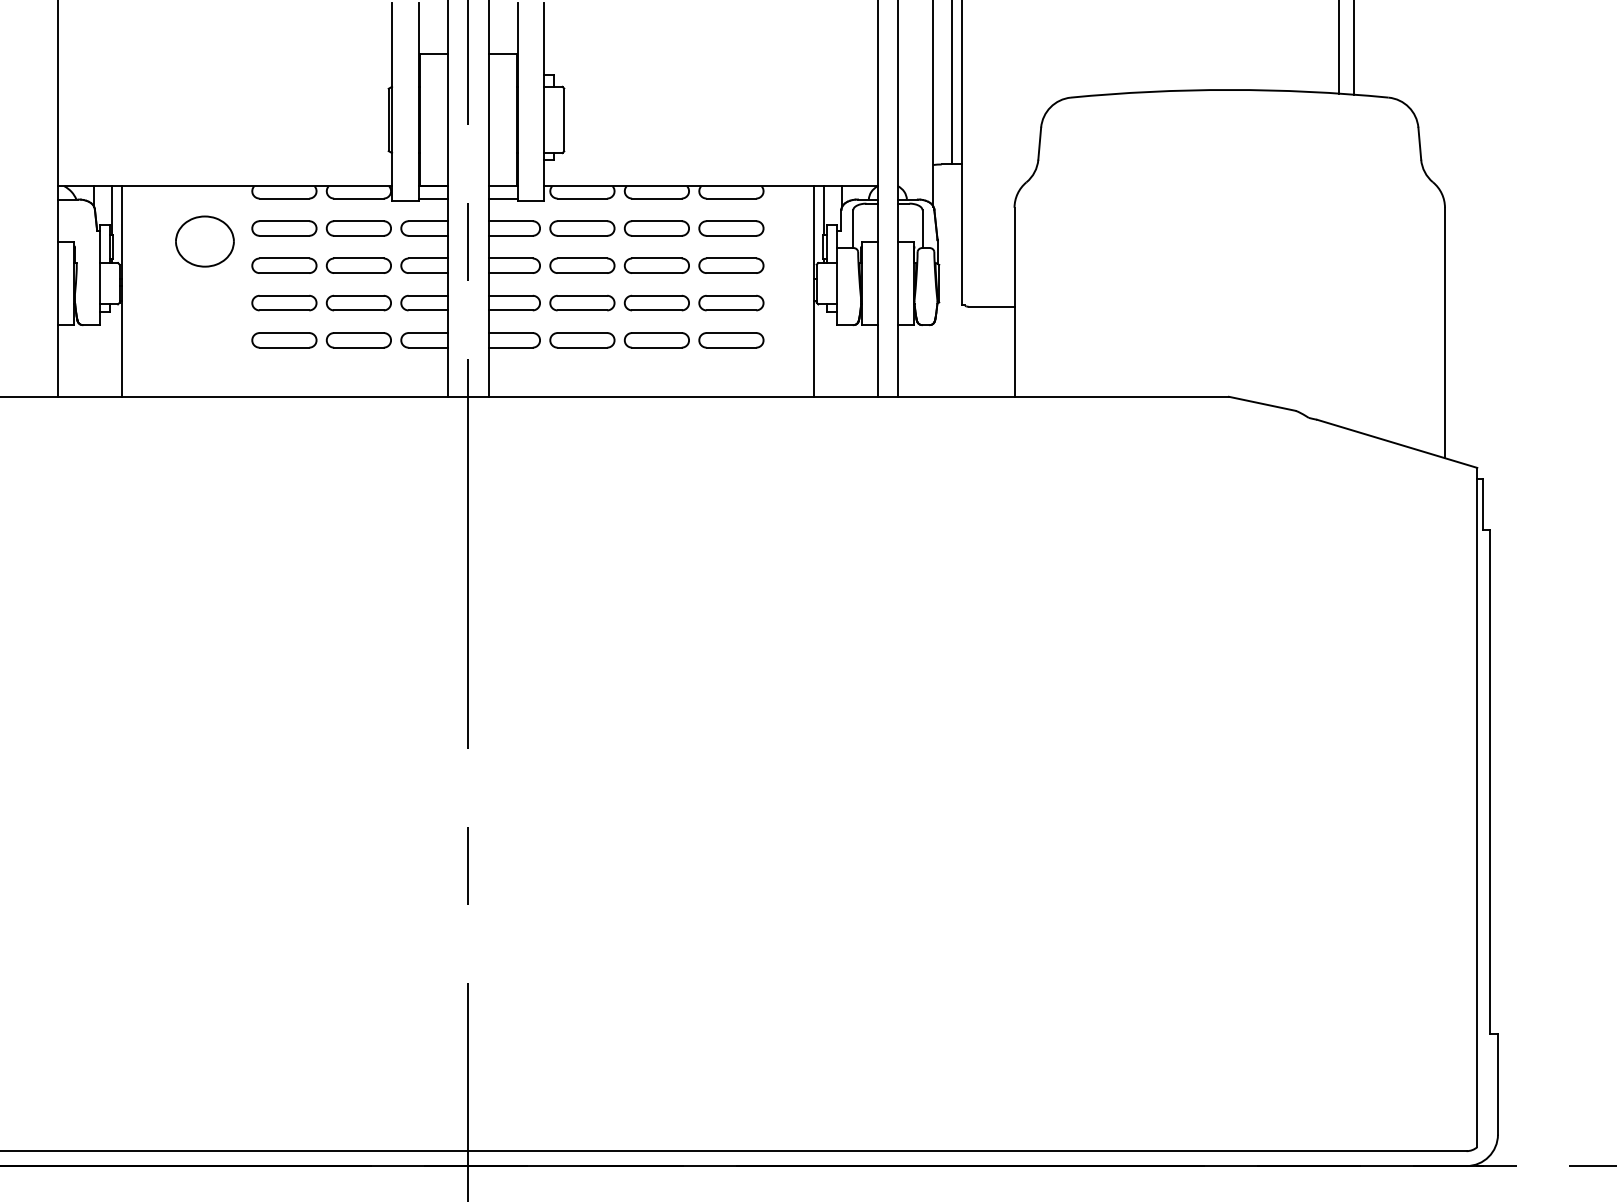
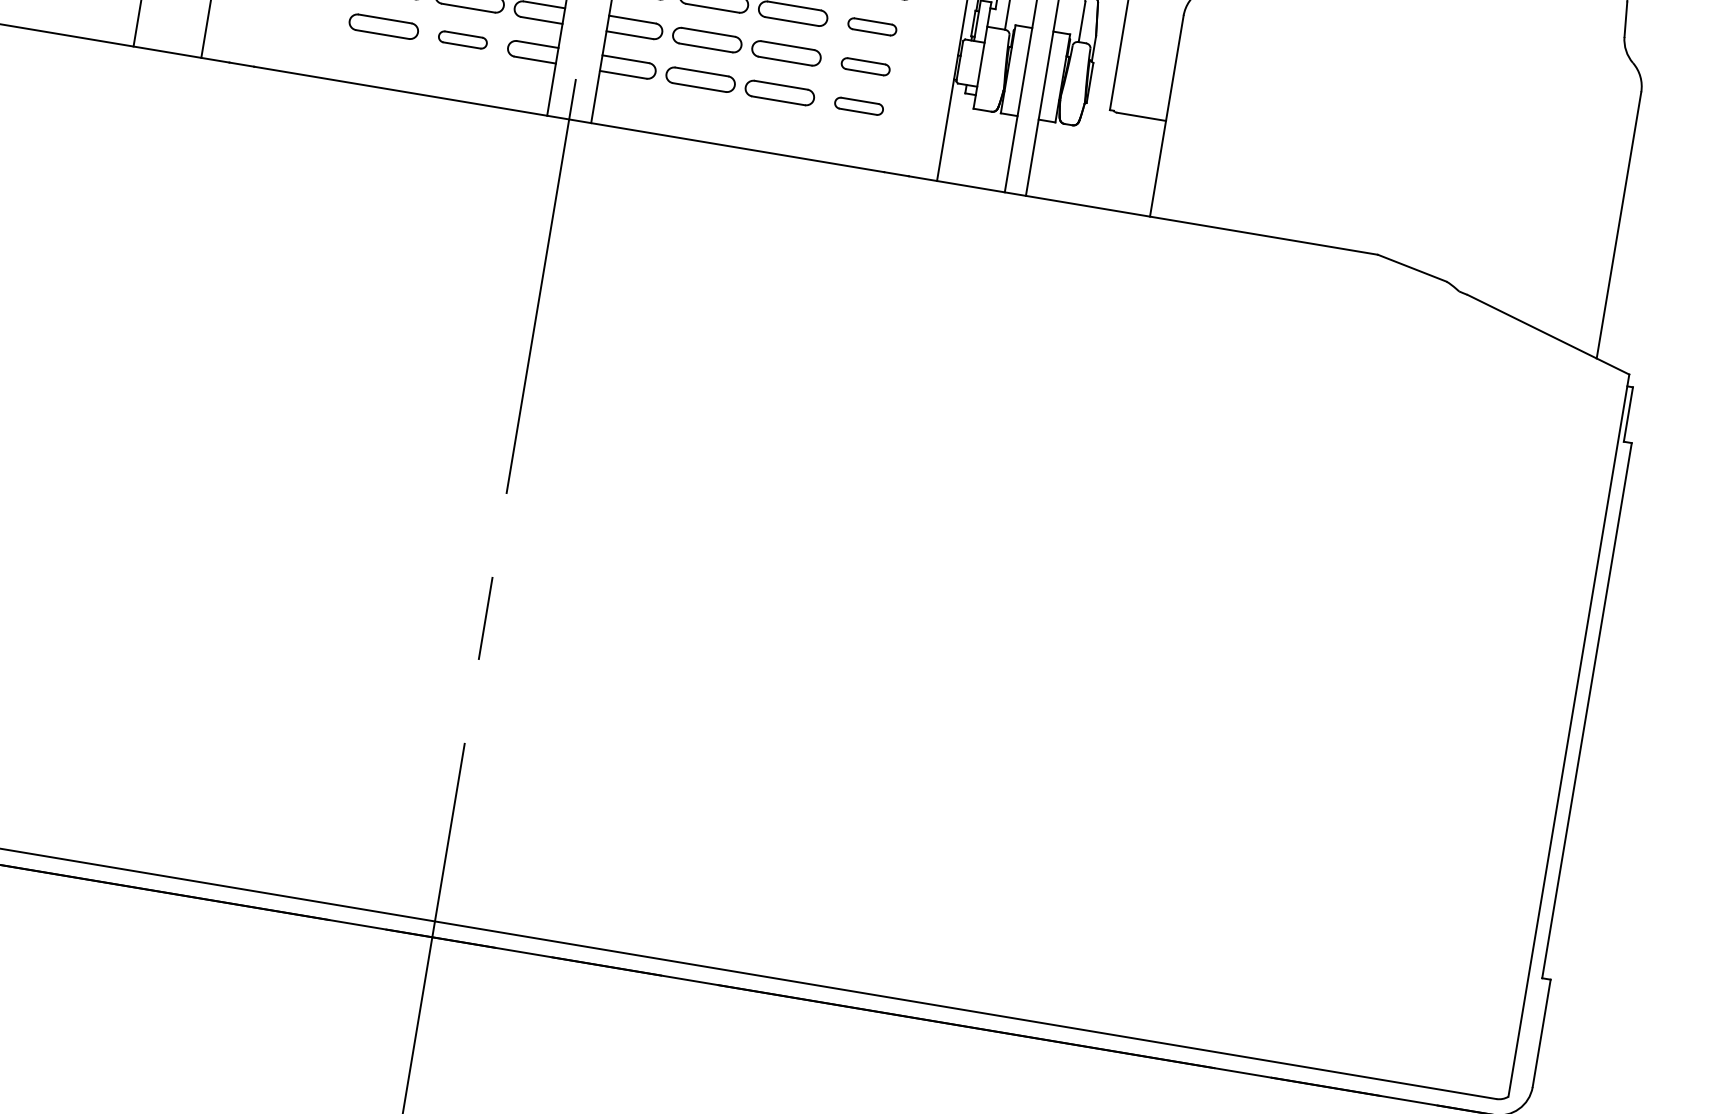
part: (731, 265) -> (872, 26), size x0.7
part: (731, 303) -> (865, 67), size x0.7
part: (358, 340) -> (462, 40), size x0.7
part: (731, 340) -> (859, 106), size x0.7

